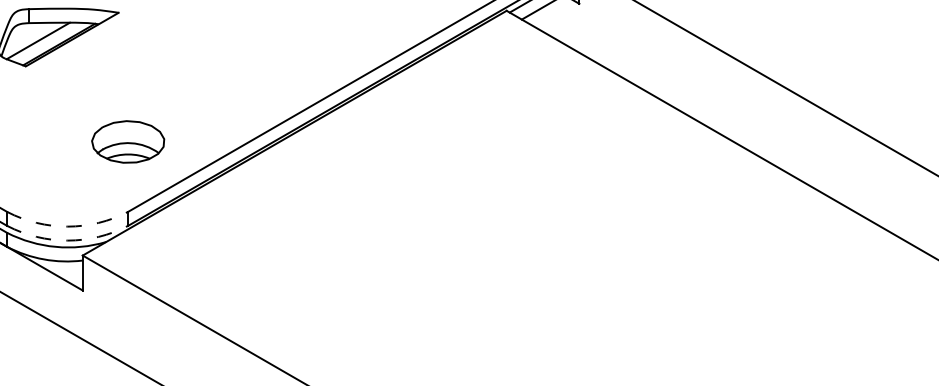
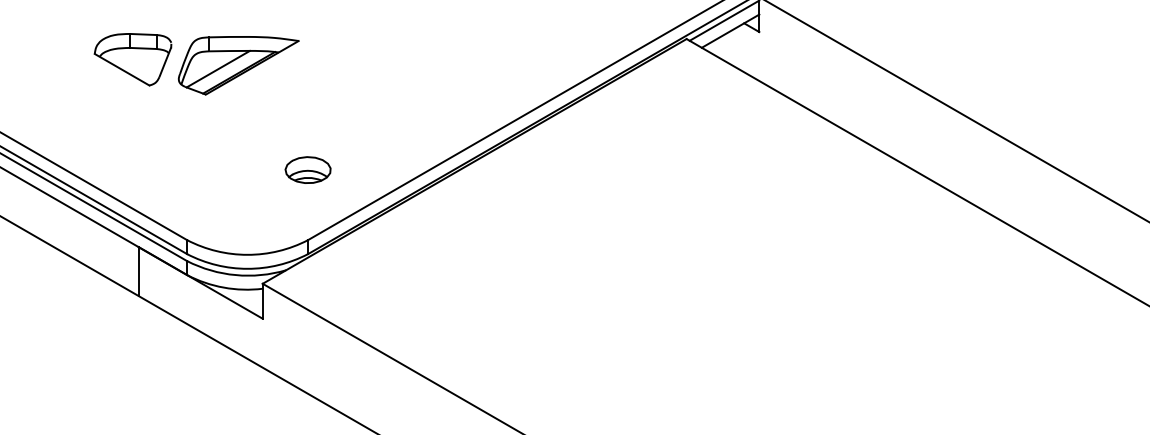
part: (127, 141) -> (307, 169), size x0.62
arc: (67, 226) -> (247, 254), dashed -> solid
arc: (67, 240) -> (247, 268), dashed -> solid

